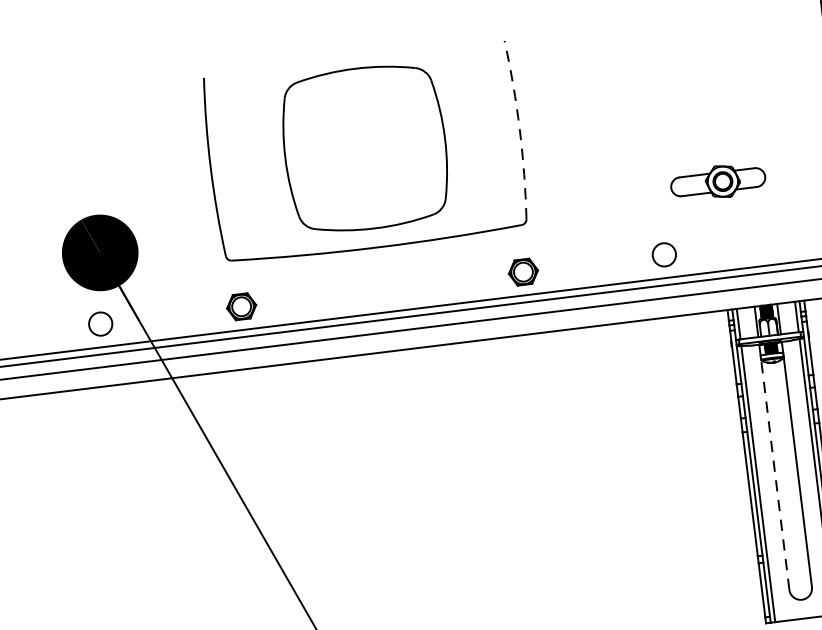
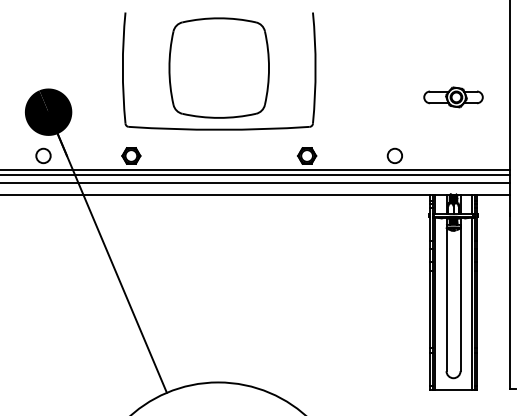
arc: (519, 130) -> (315, 68), dashed -> solid
part: (718, 182) -> (453, 97), moved
line: (775, 474) -> (446, 299), dashed -> solid

